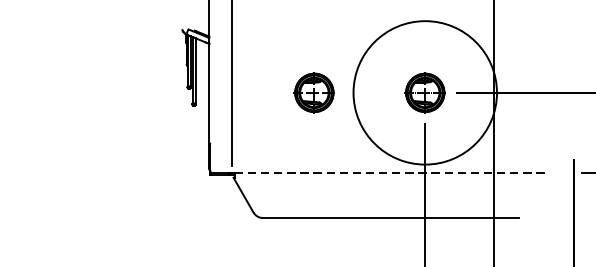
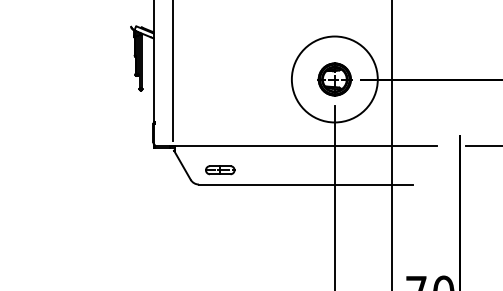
part: (313, 92) -> (241, 79), removed
circle: (424, 92) -> (334, 79), size x0.71
line: (391, 172) -> (306, 146), dashed -> solid
part: (288, 201) -> (220, 170), added

